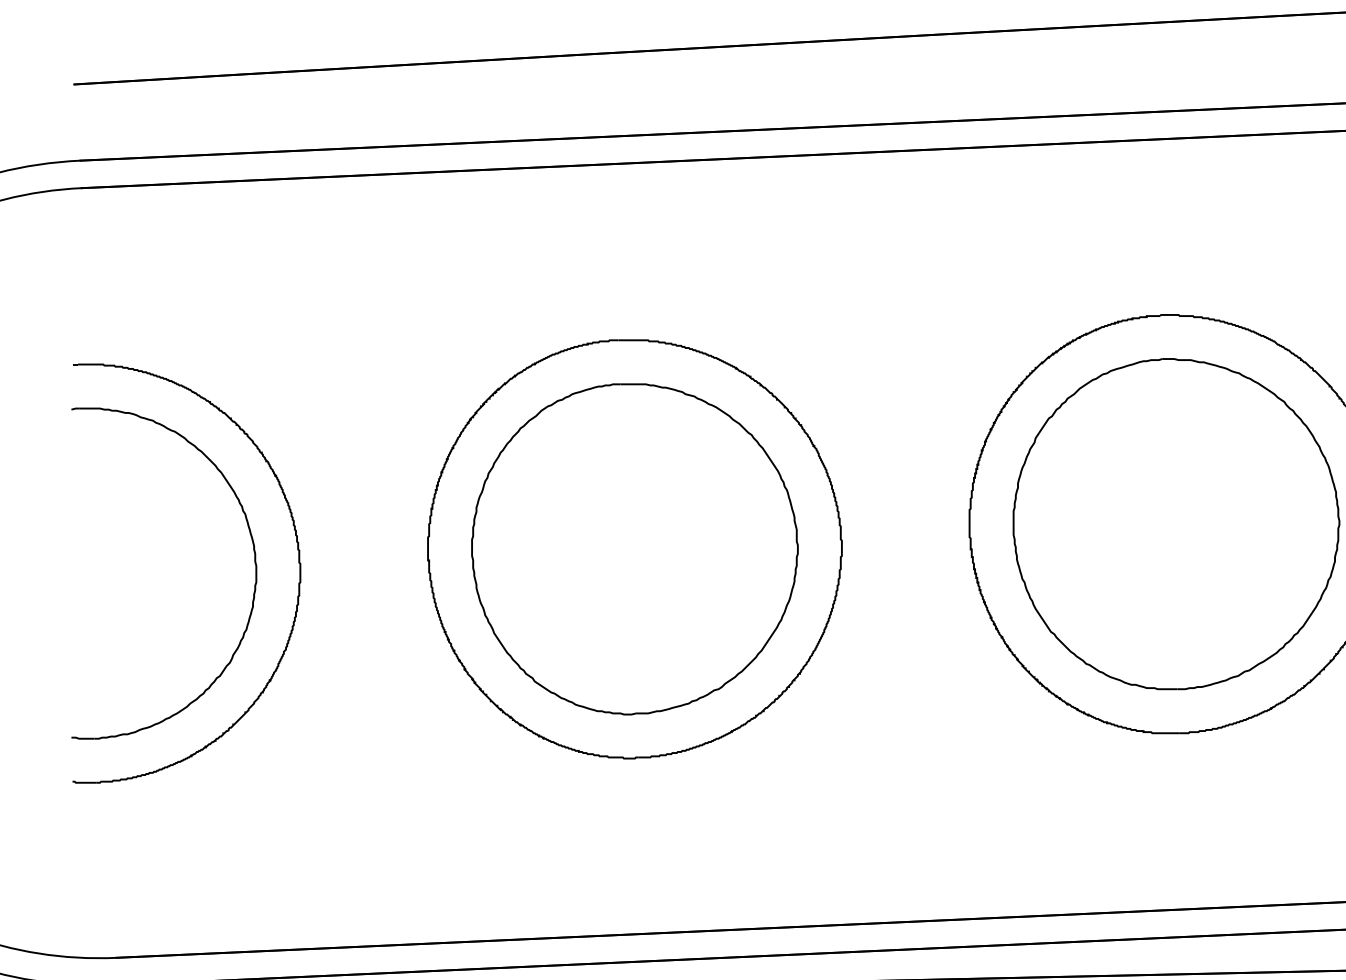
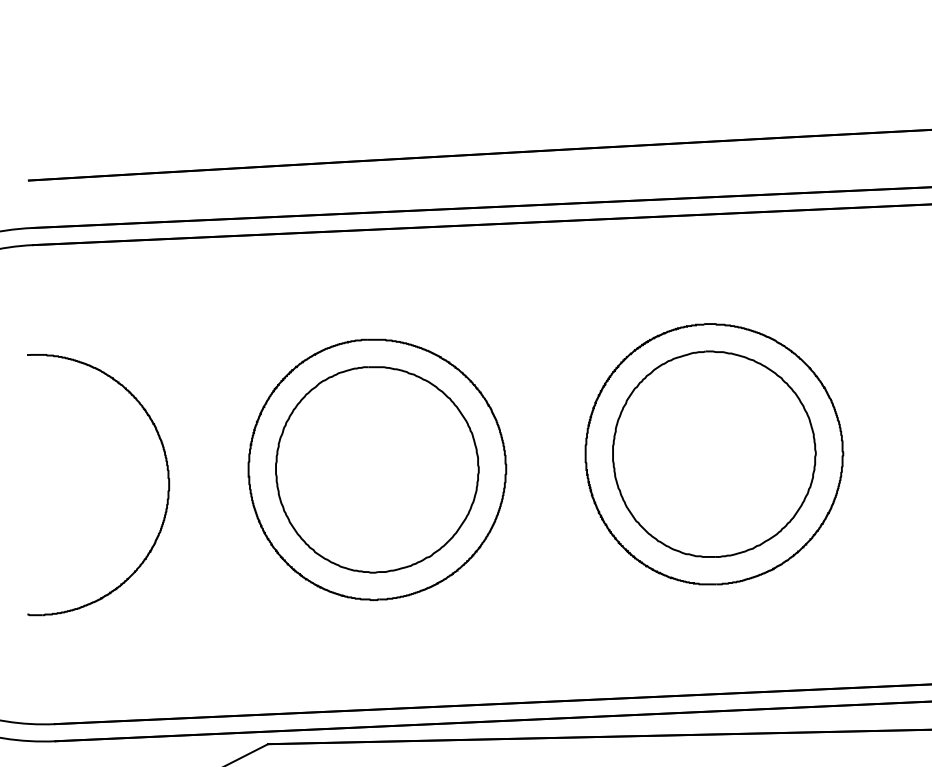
part: (254, 572) -> (140, 484), removed

